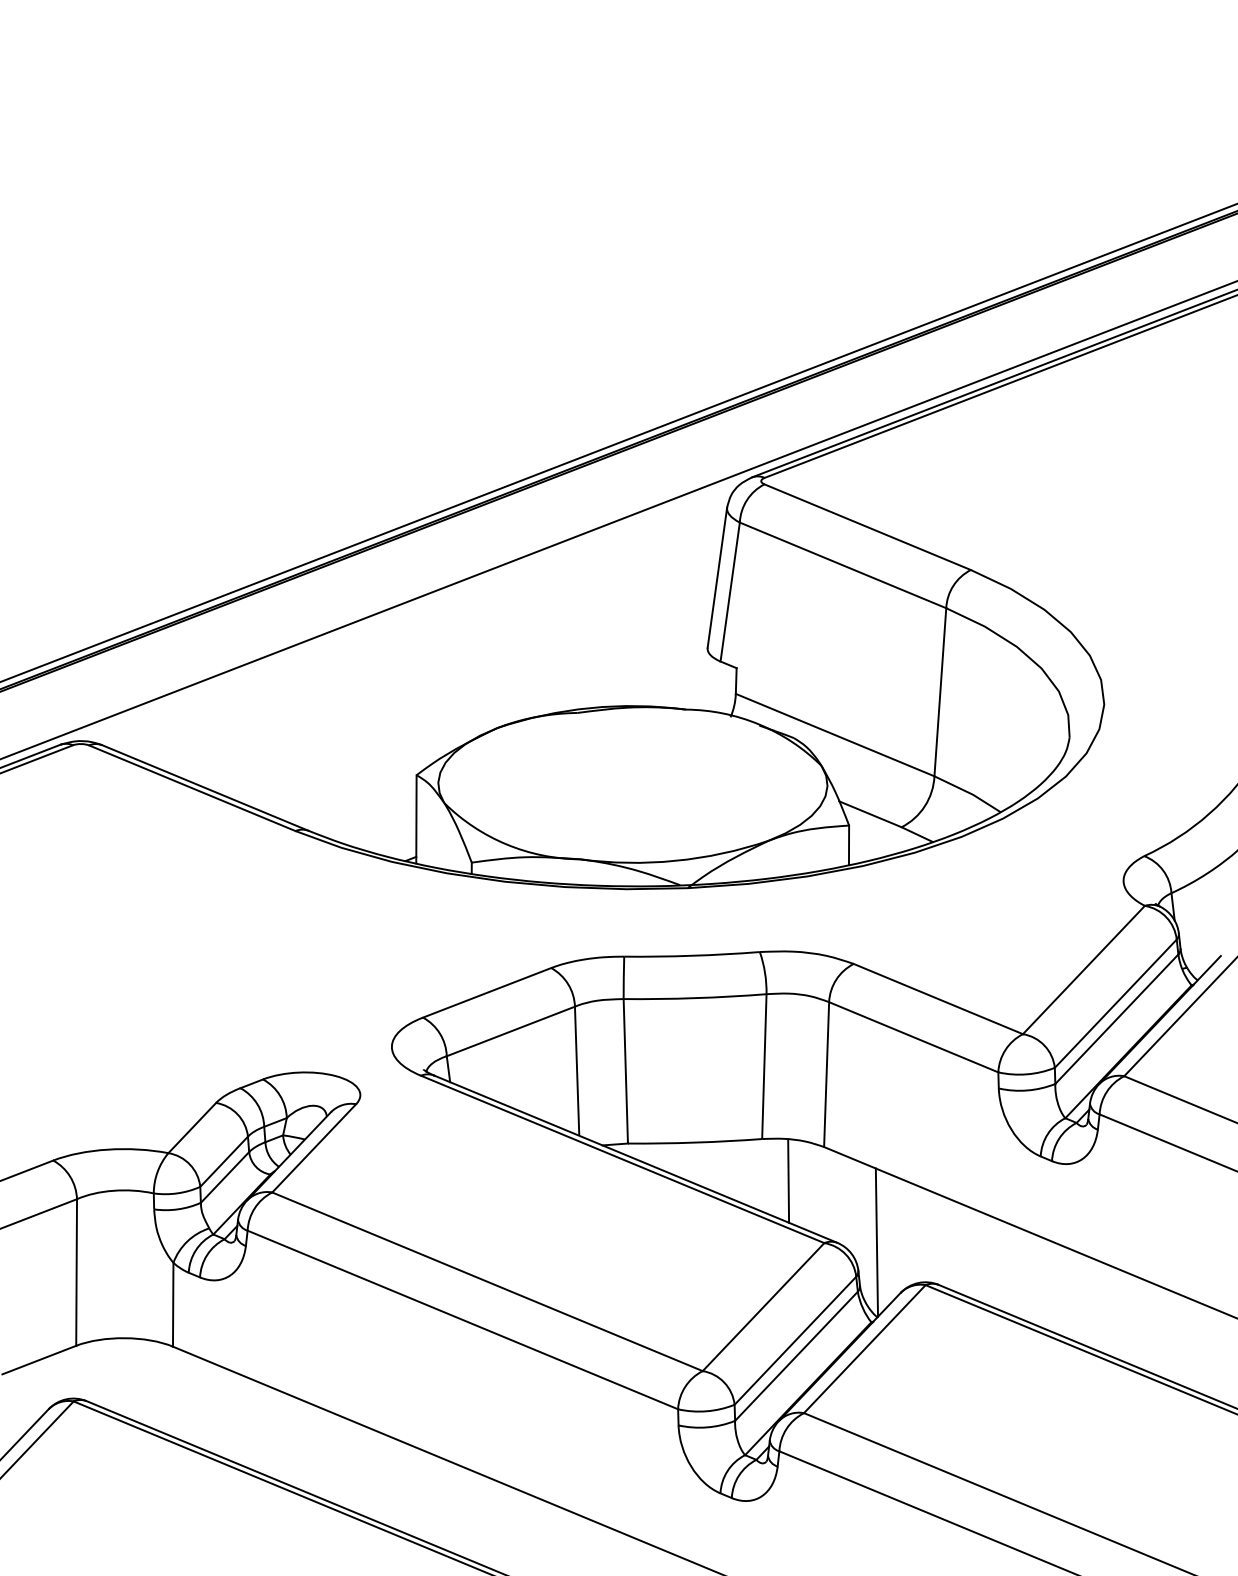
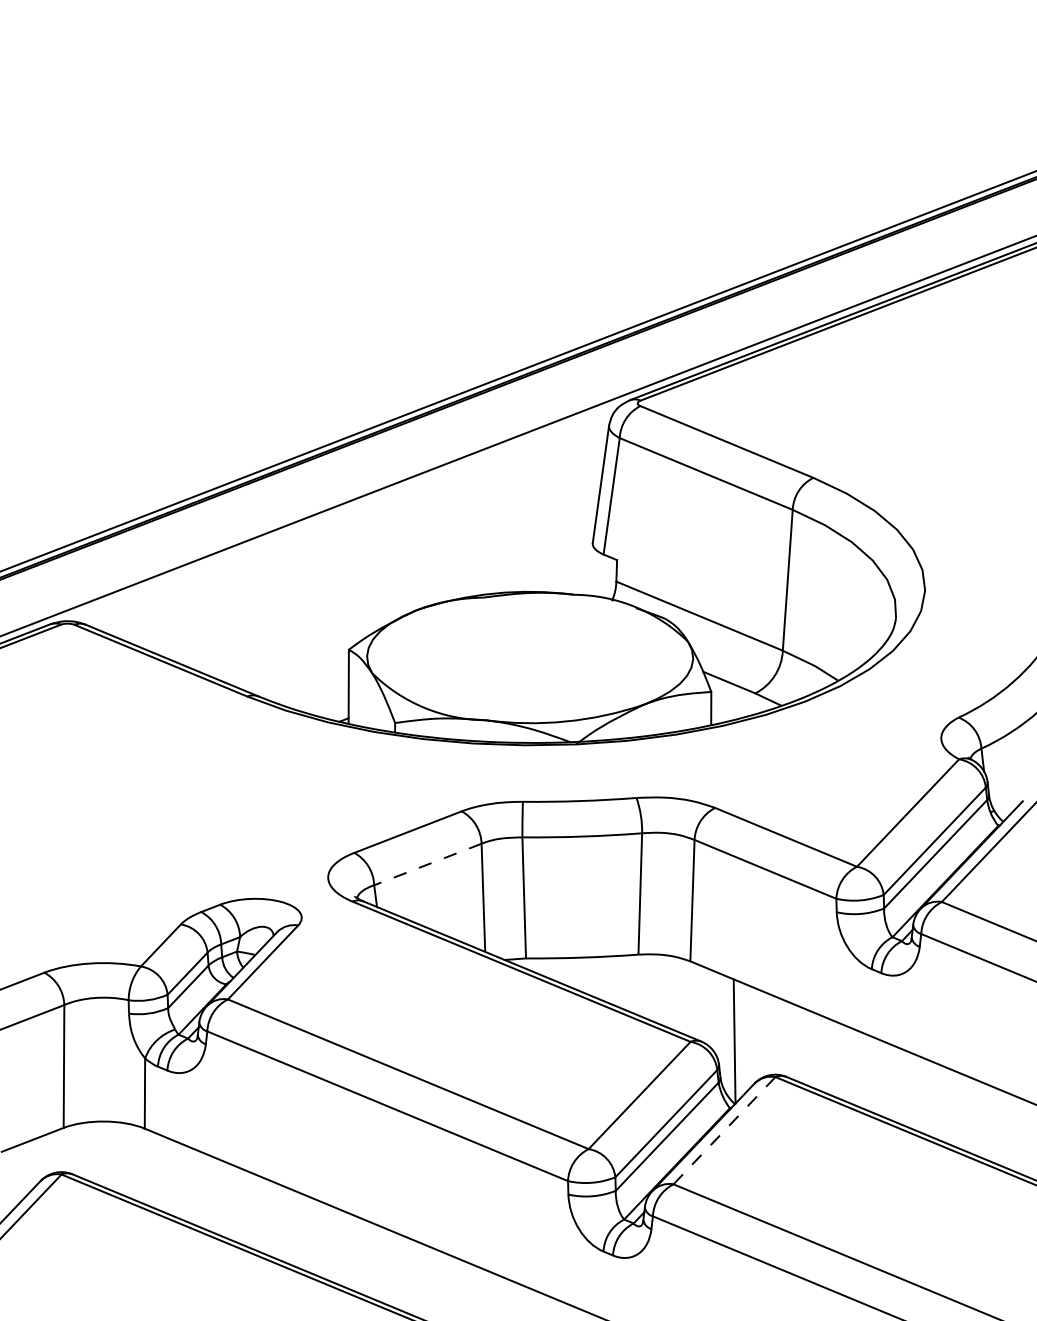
line: (510, 1031) -> (427, 864), solid -> dashed
line: (788, 1180) -> (660, 989), removed
line: (864, 1348) -> (724, 1130), solid -> dashed

